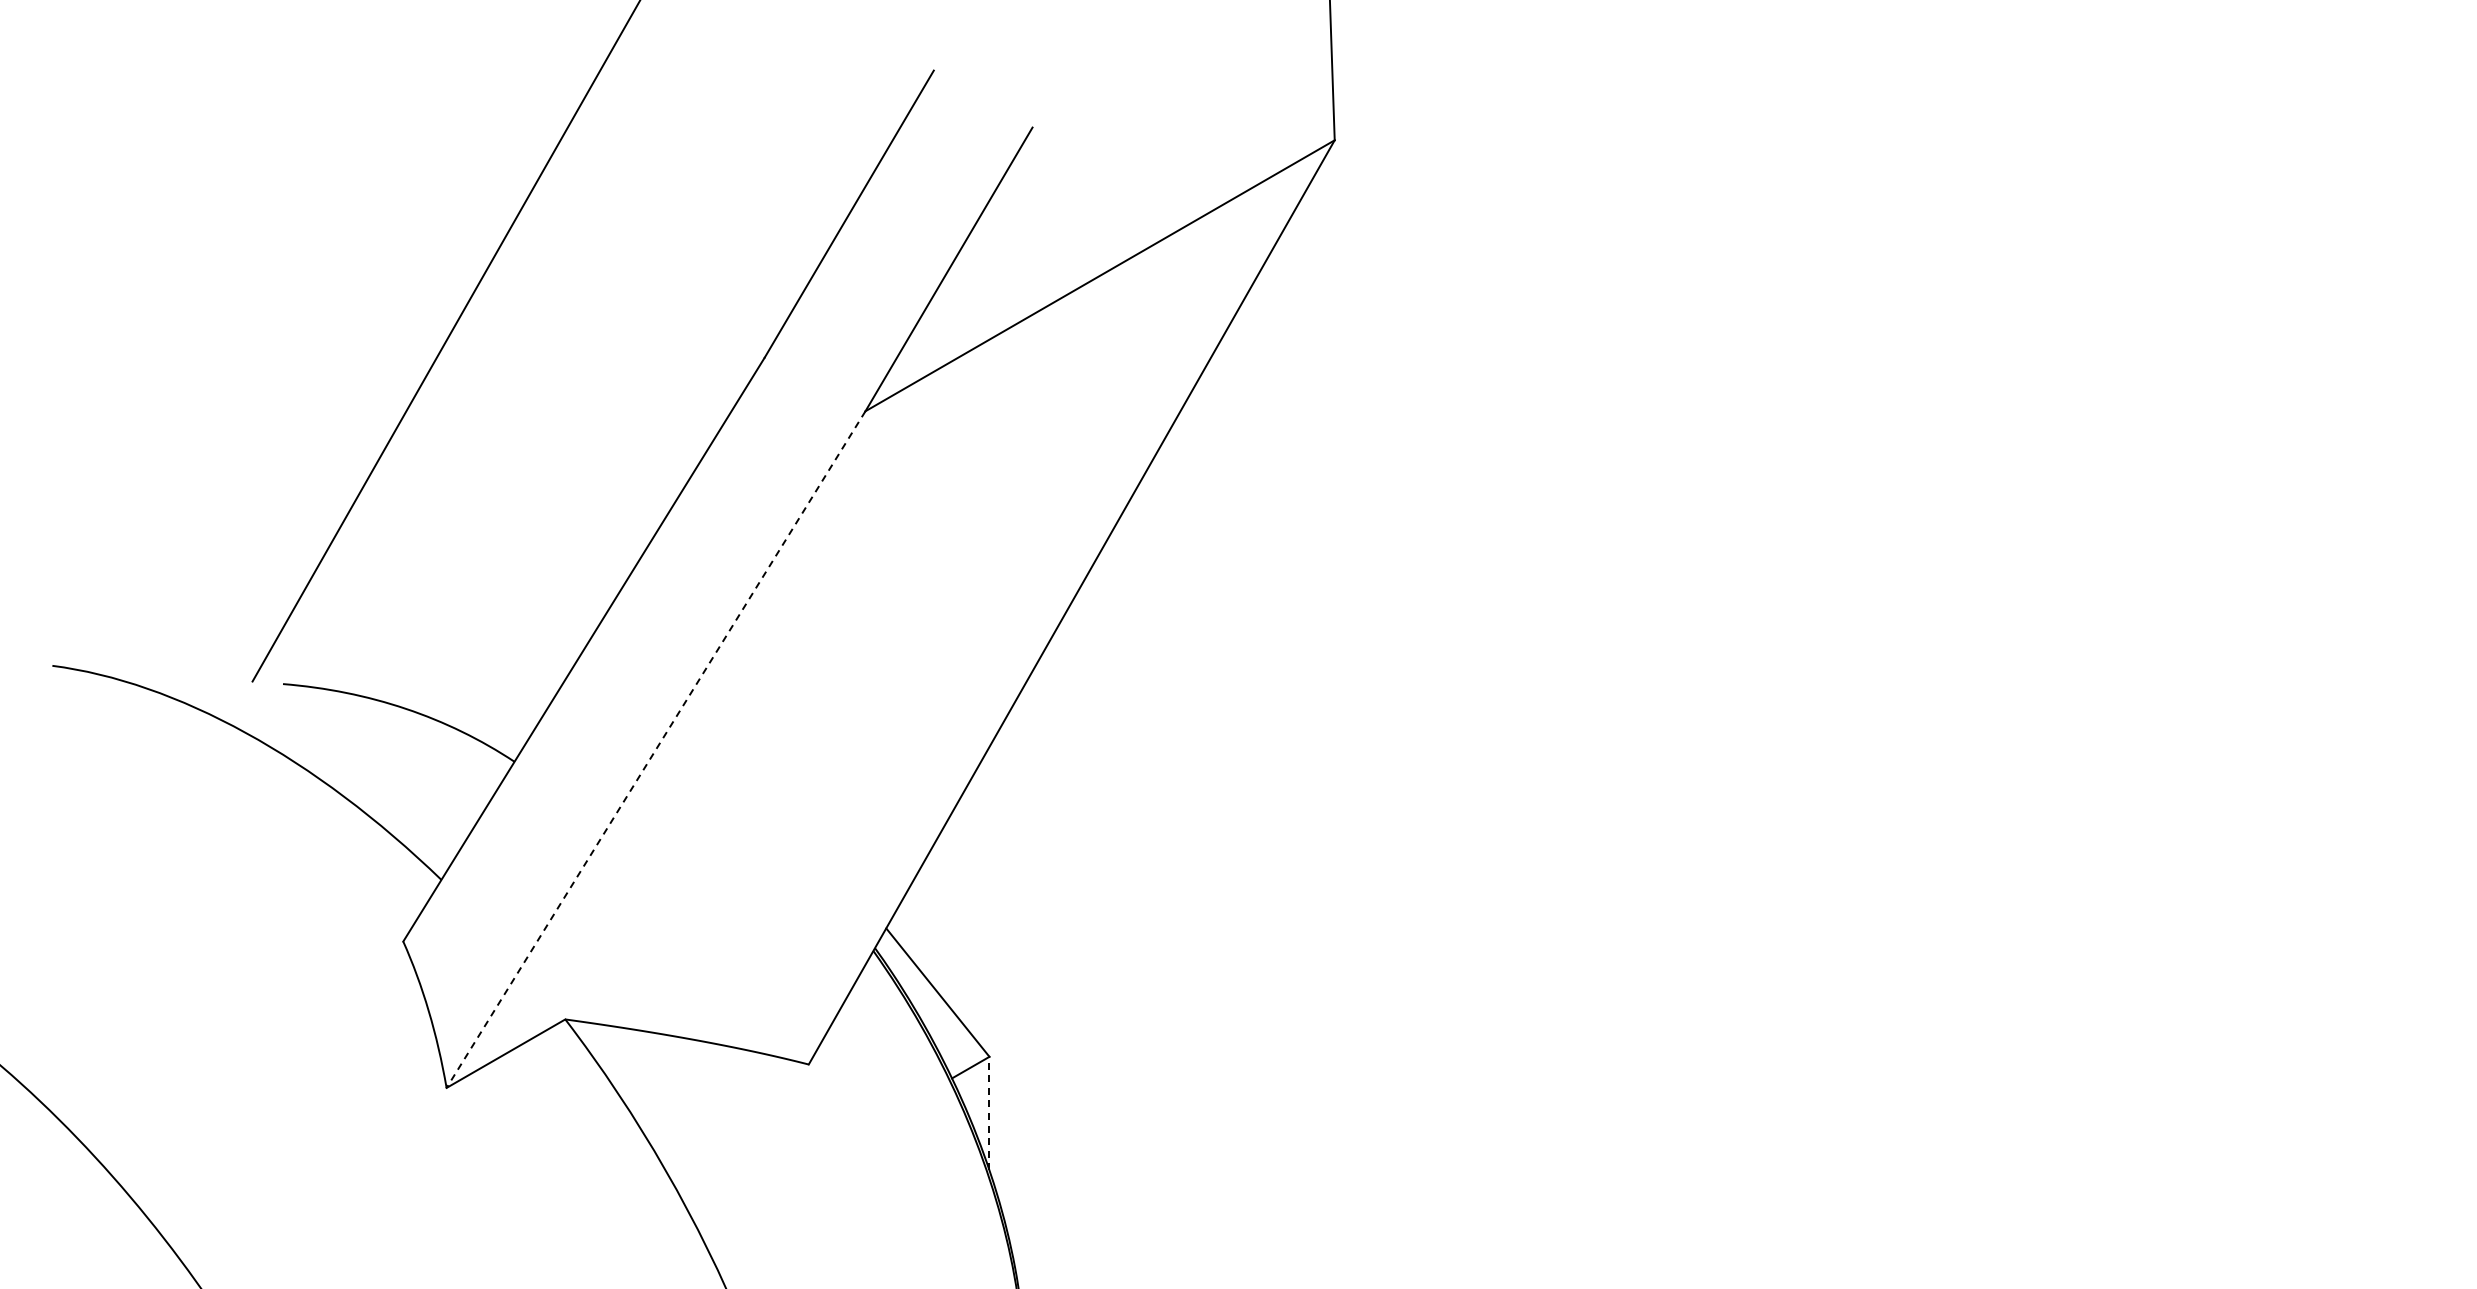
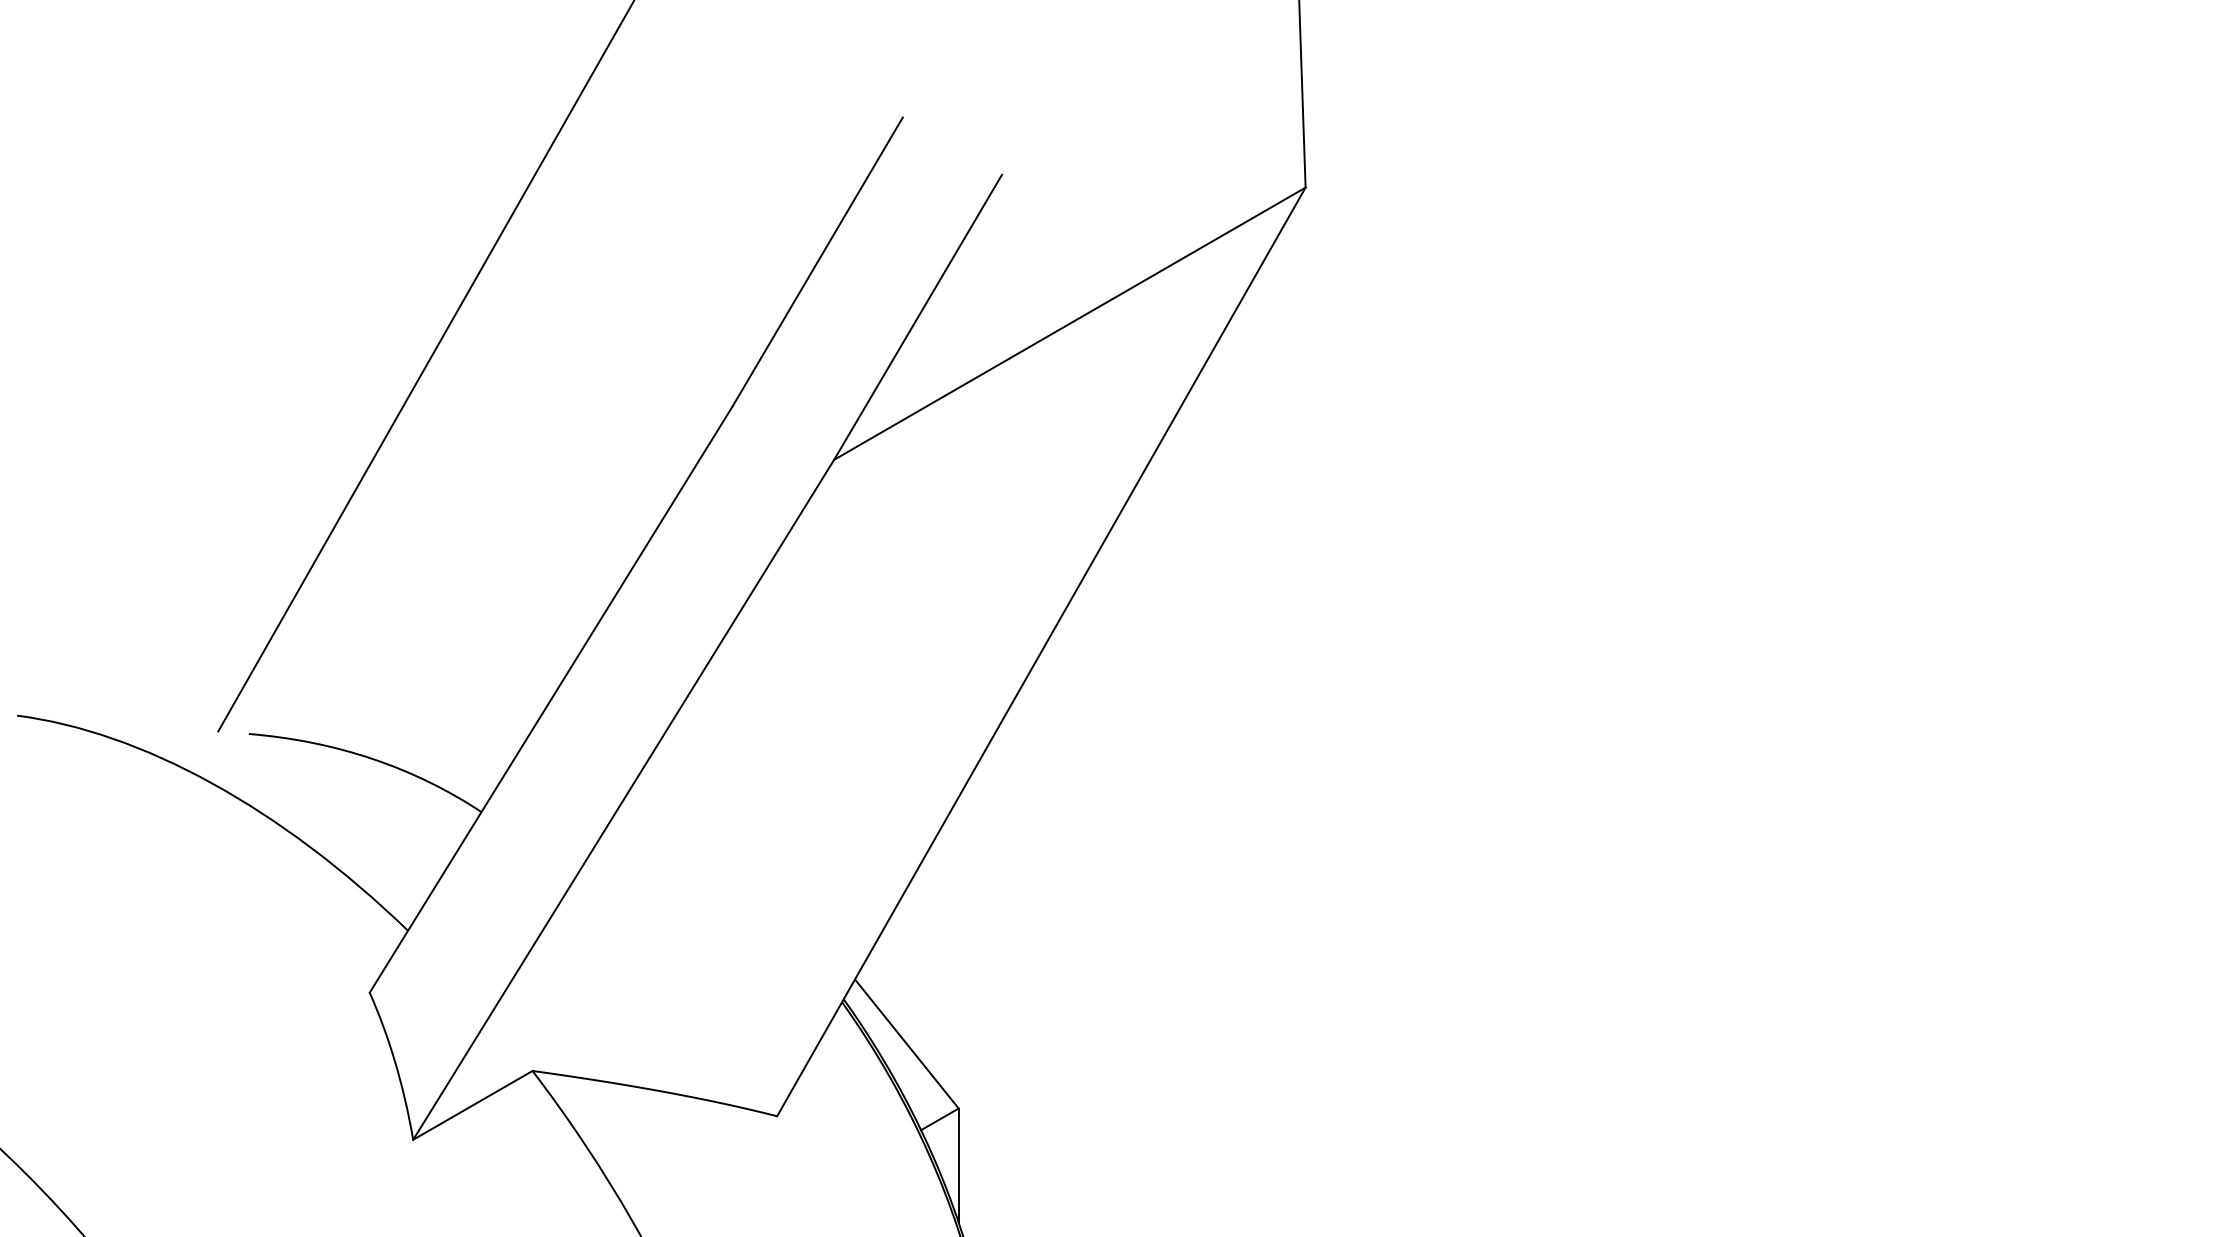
line: (656, 749) -> (624, 799), dashed -> solid
line: (989, 1113) -> (958, 1165), dashed -> solid

